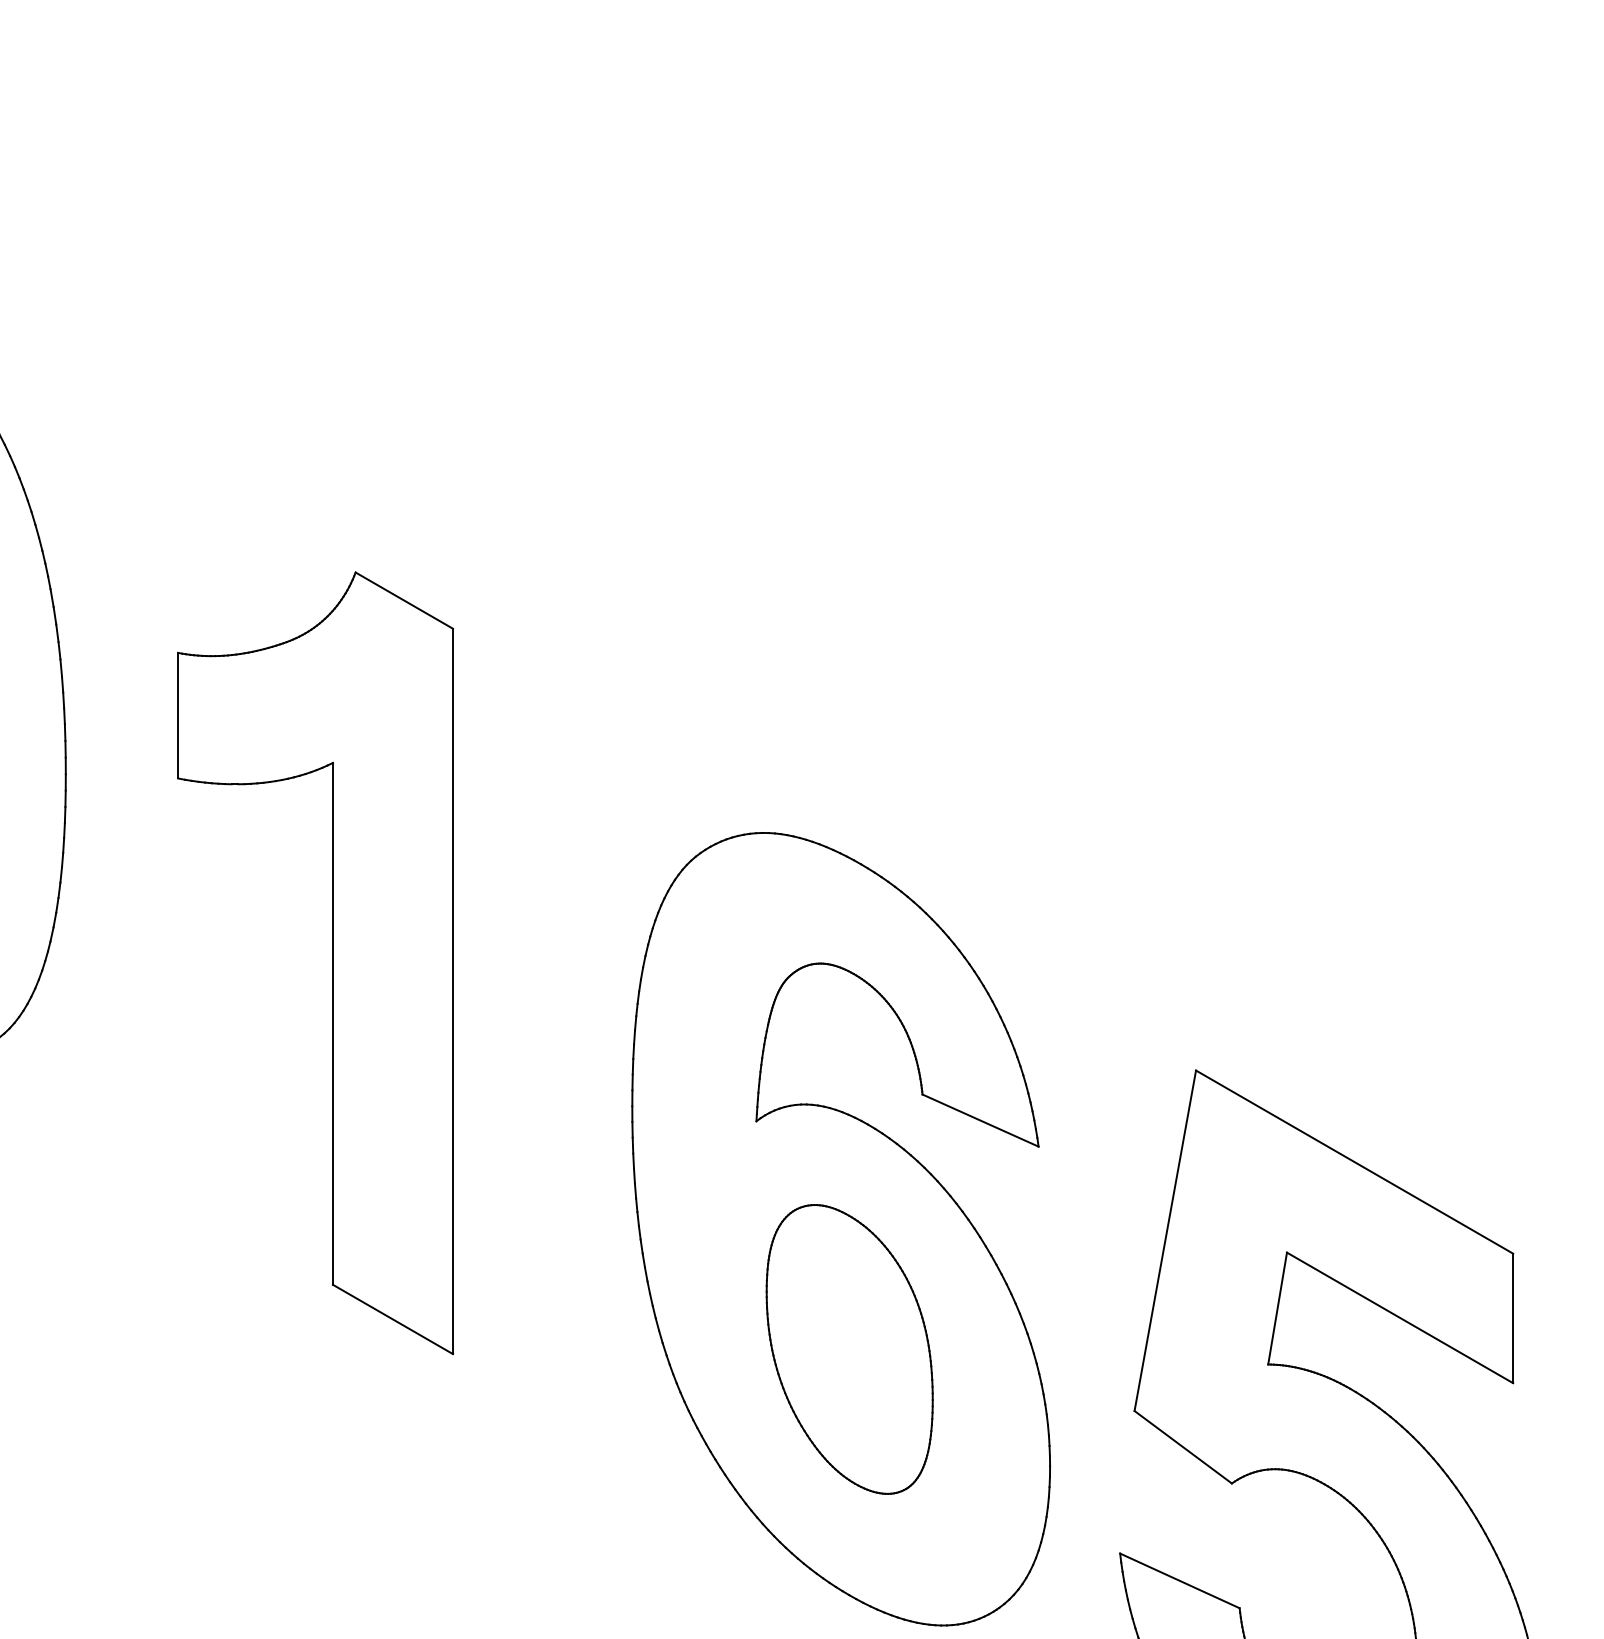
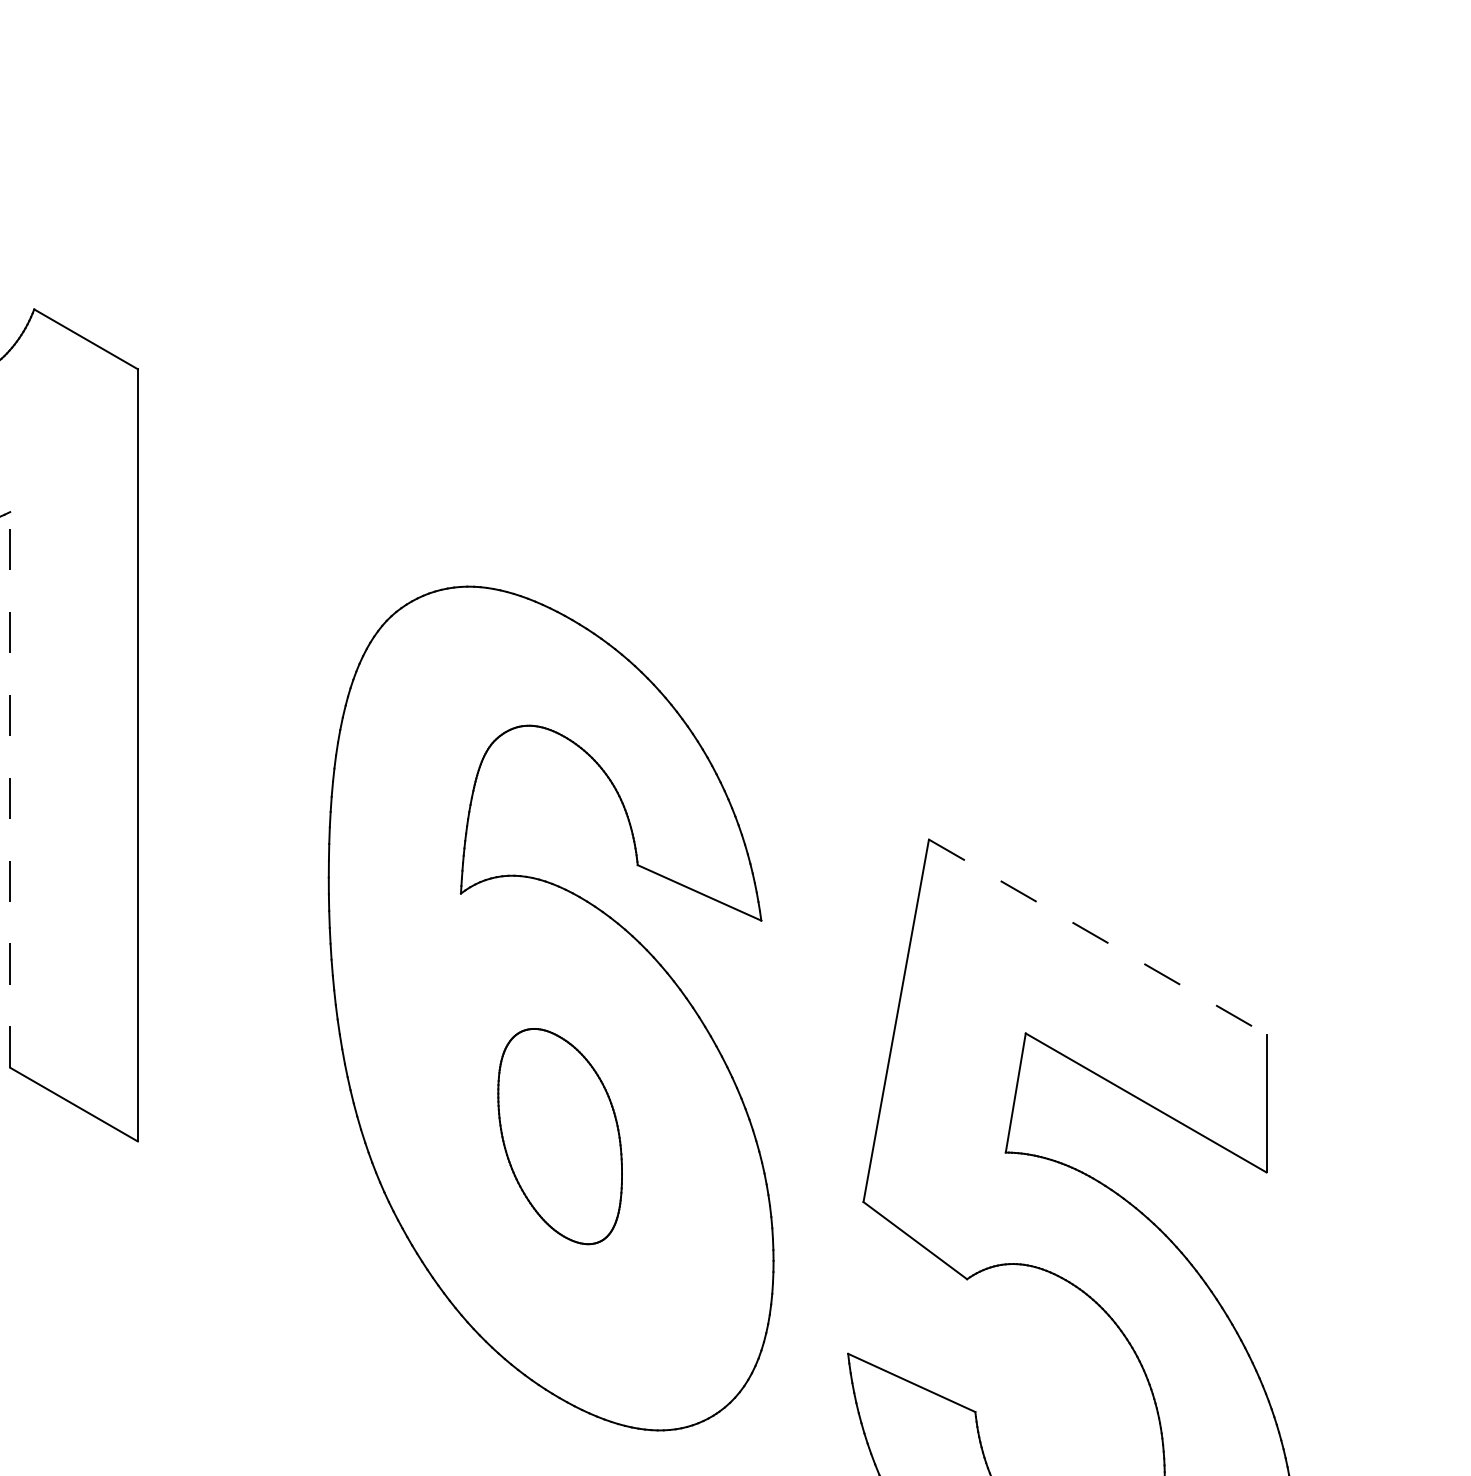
line: (333, 1023) -> (10, 789), solid -> dashed
line: (1355, 1162) -> (1098, 937), solid -> dashed
part: (849, 1349) -> (560, 1136), size x0.7

